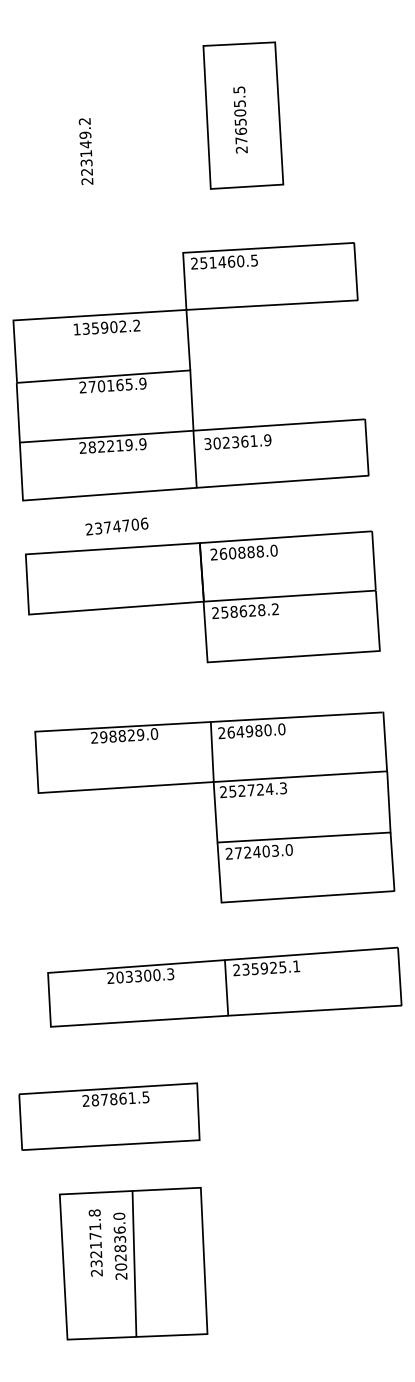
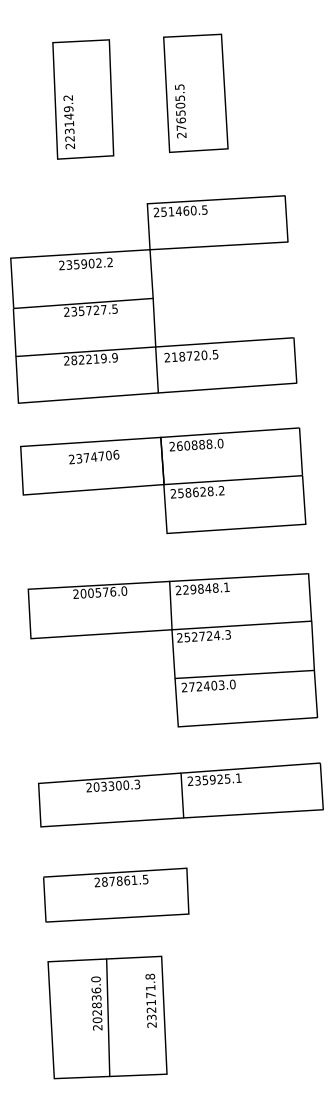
text: (240, 119) -> (180, 110), moved
part: (103, 123) -> (83, 99), added
text: (76, 329) -> (61, 265), 135902.2 -> 235902.2
text: (117, 384) -> (94, 309), 270165.9 -> 235727.5
text: (237, 442) -> (191, 356), 302361.9 -> 218720.5
text: (116, 526) -> (93, 457), moved
text: (256, 730) -> (206, 588), 264980.0 -> 229848.1
text: (122, 735) -> (98, 592), 298829.0 -> 200576.0
text: (109, 1116) -> (116, 895), moved
text: (95, 1242) -> (150, 1000), moved

